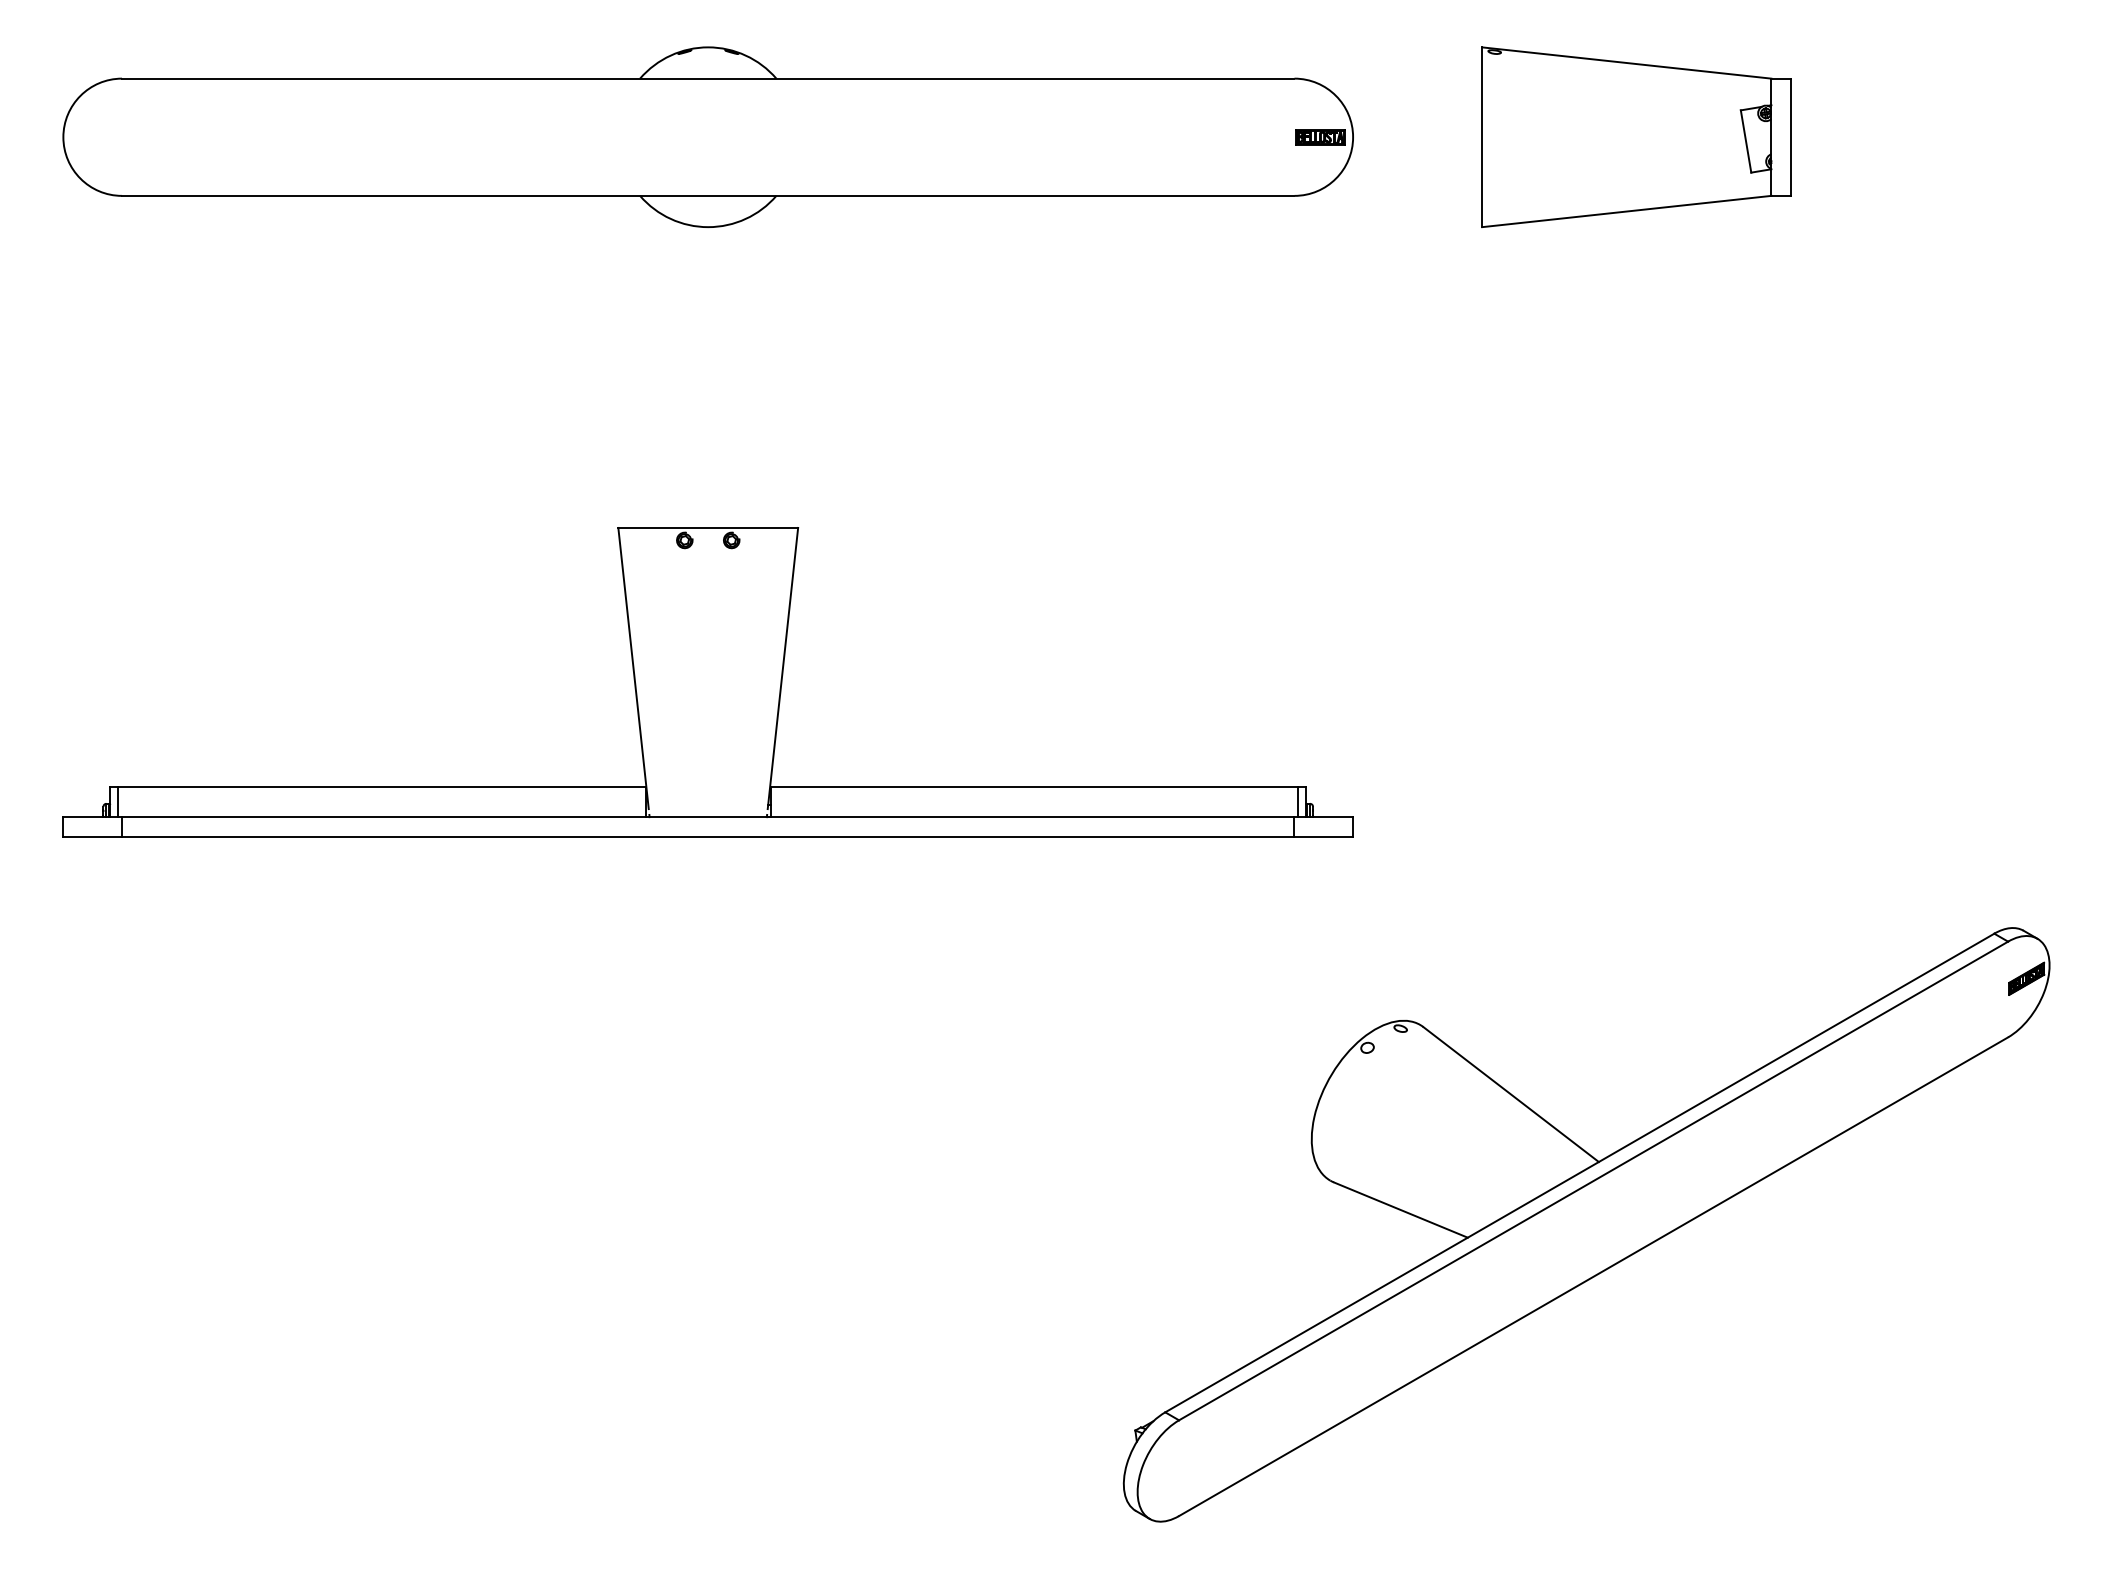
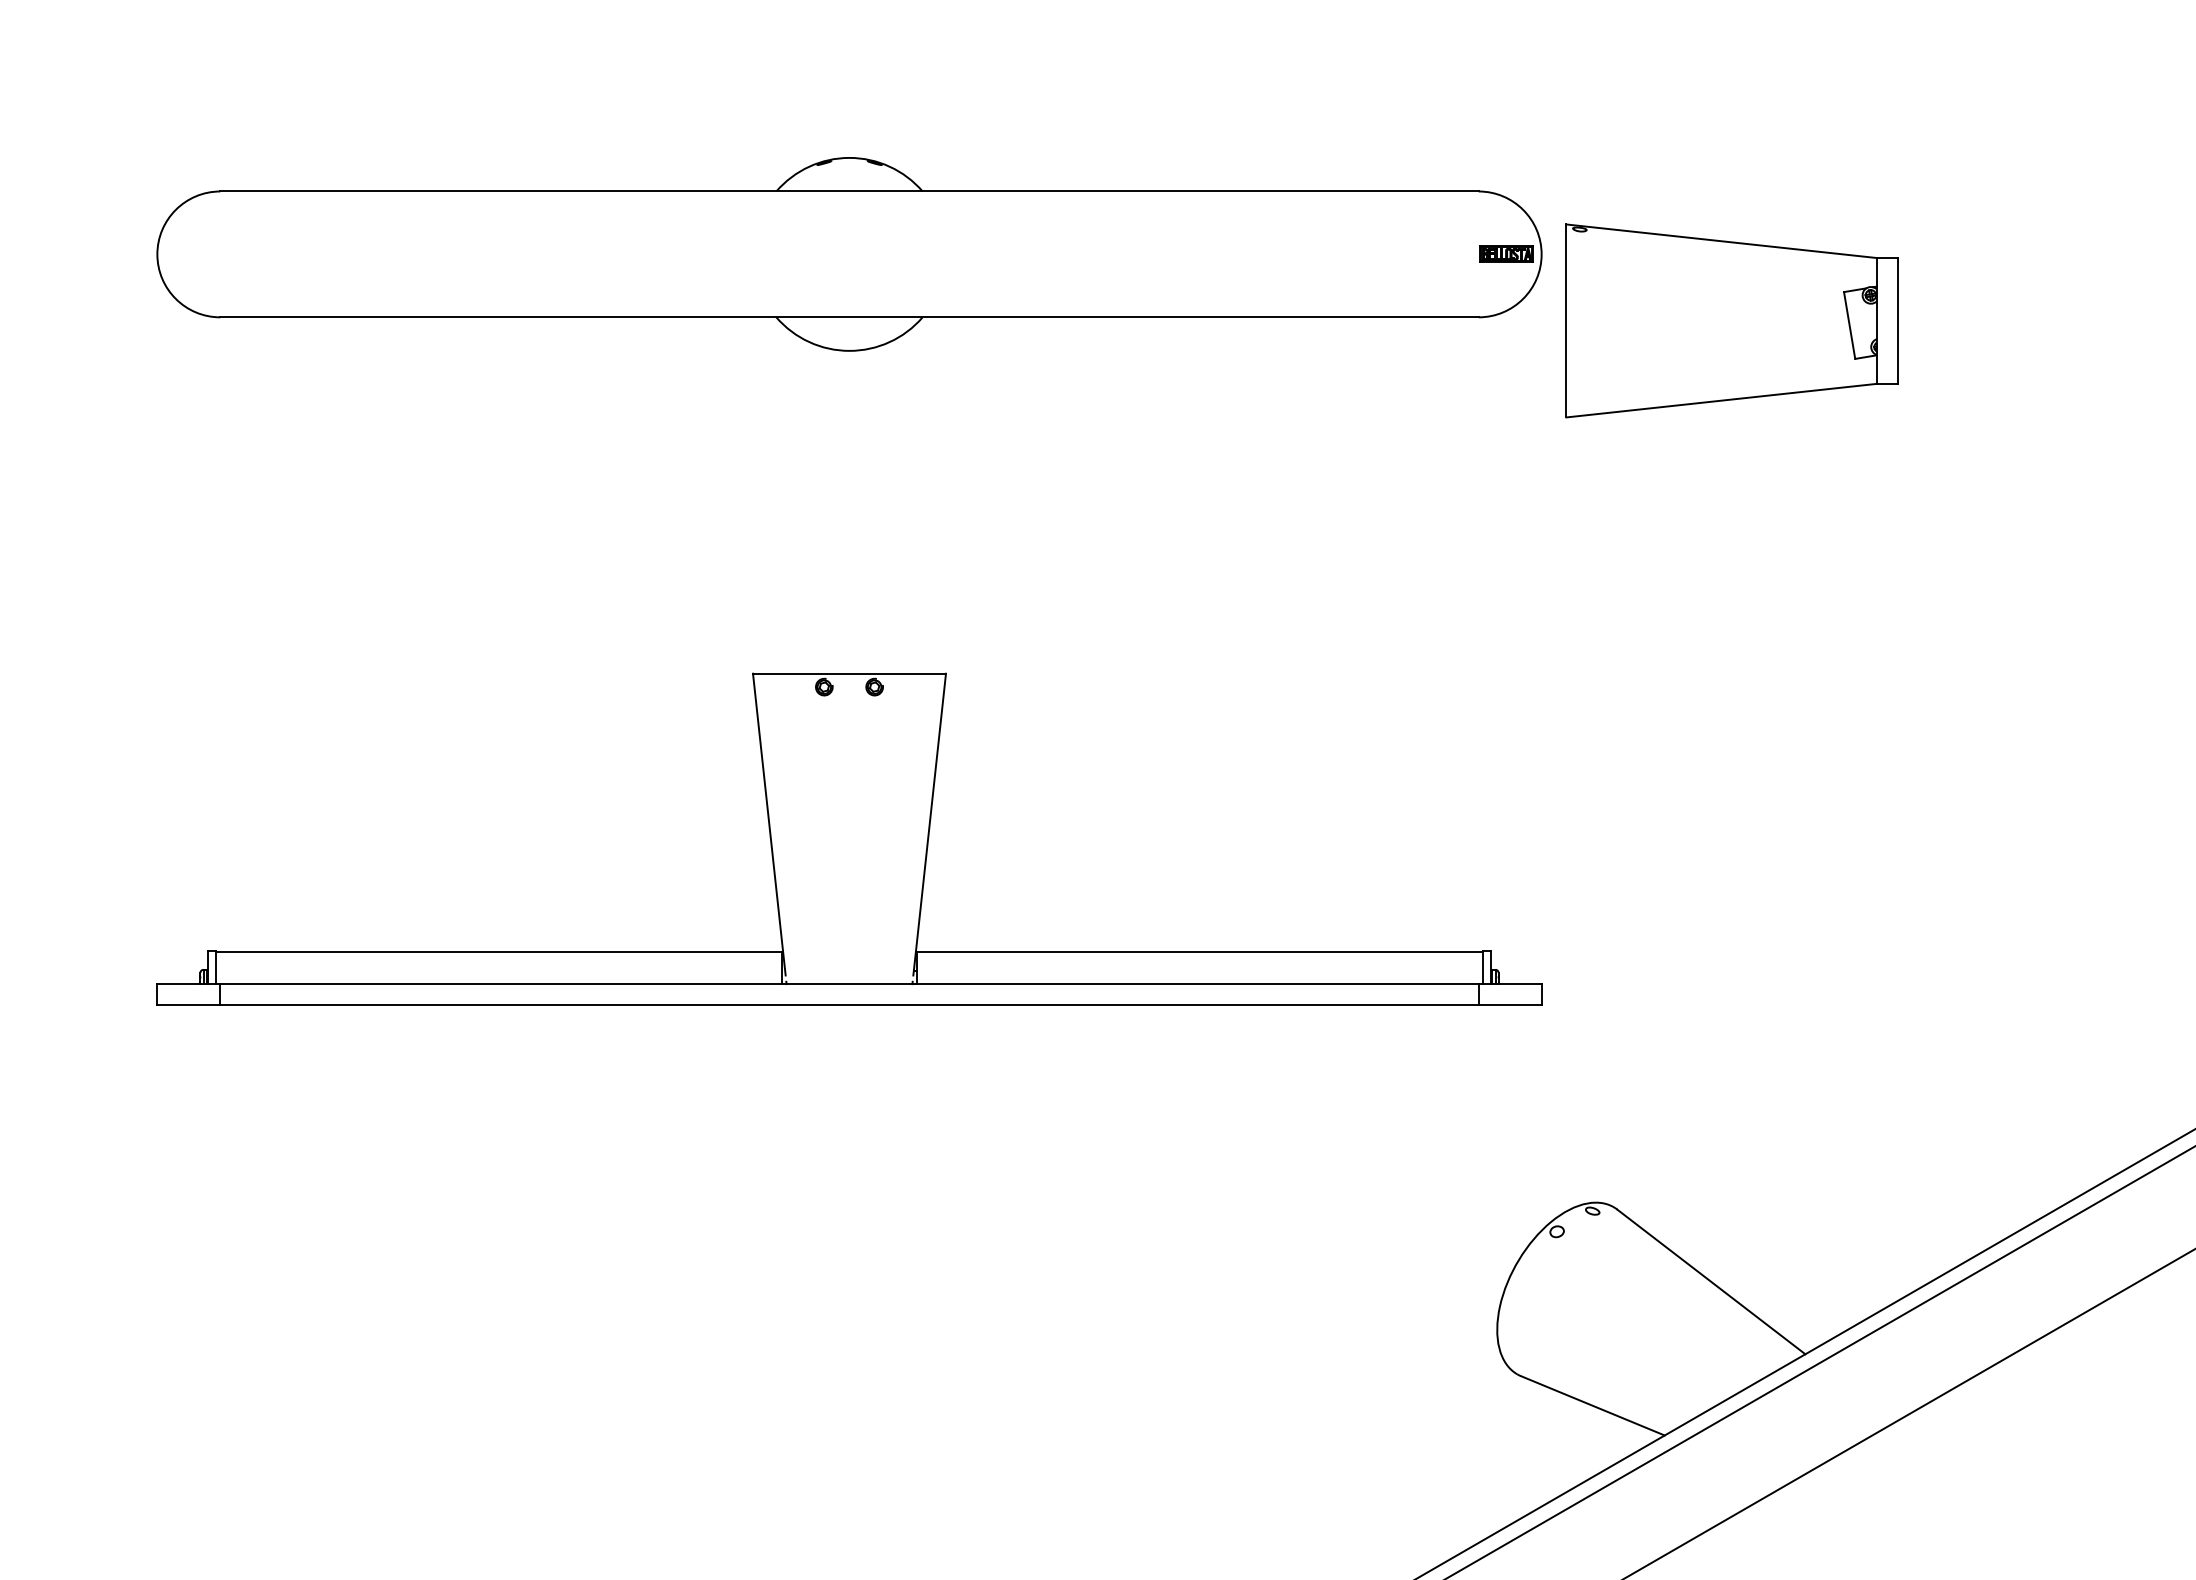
part: (1636, 136) -> (1732, 320), moved

